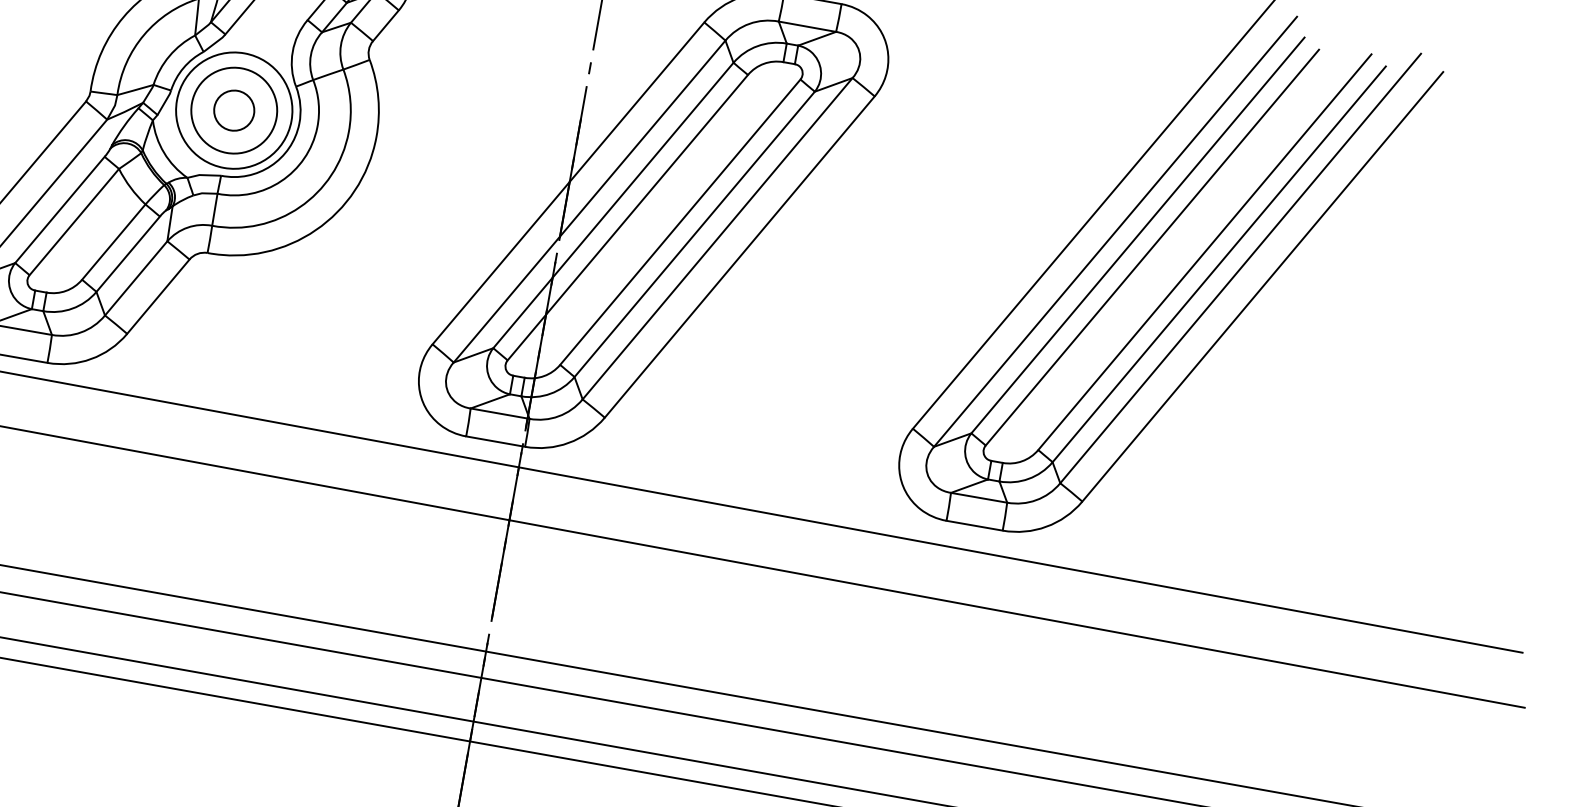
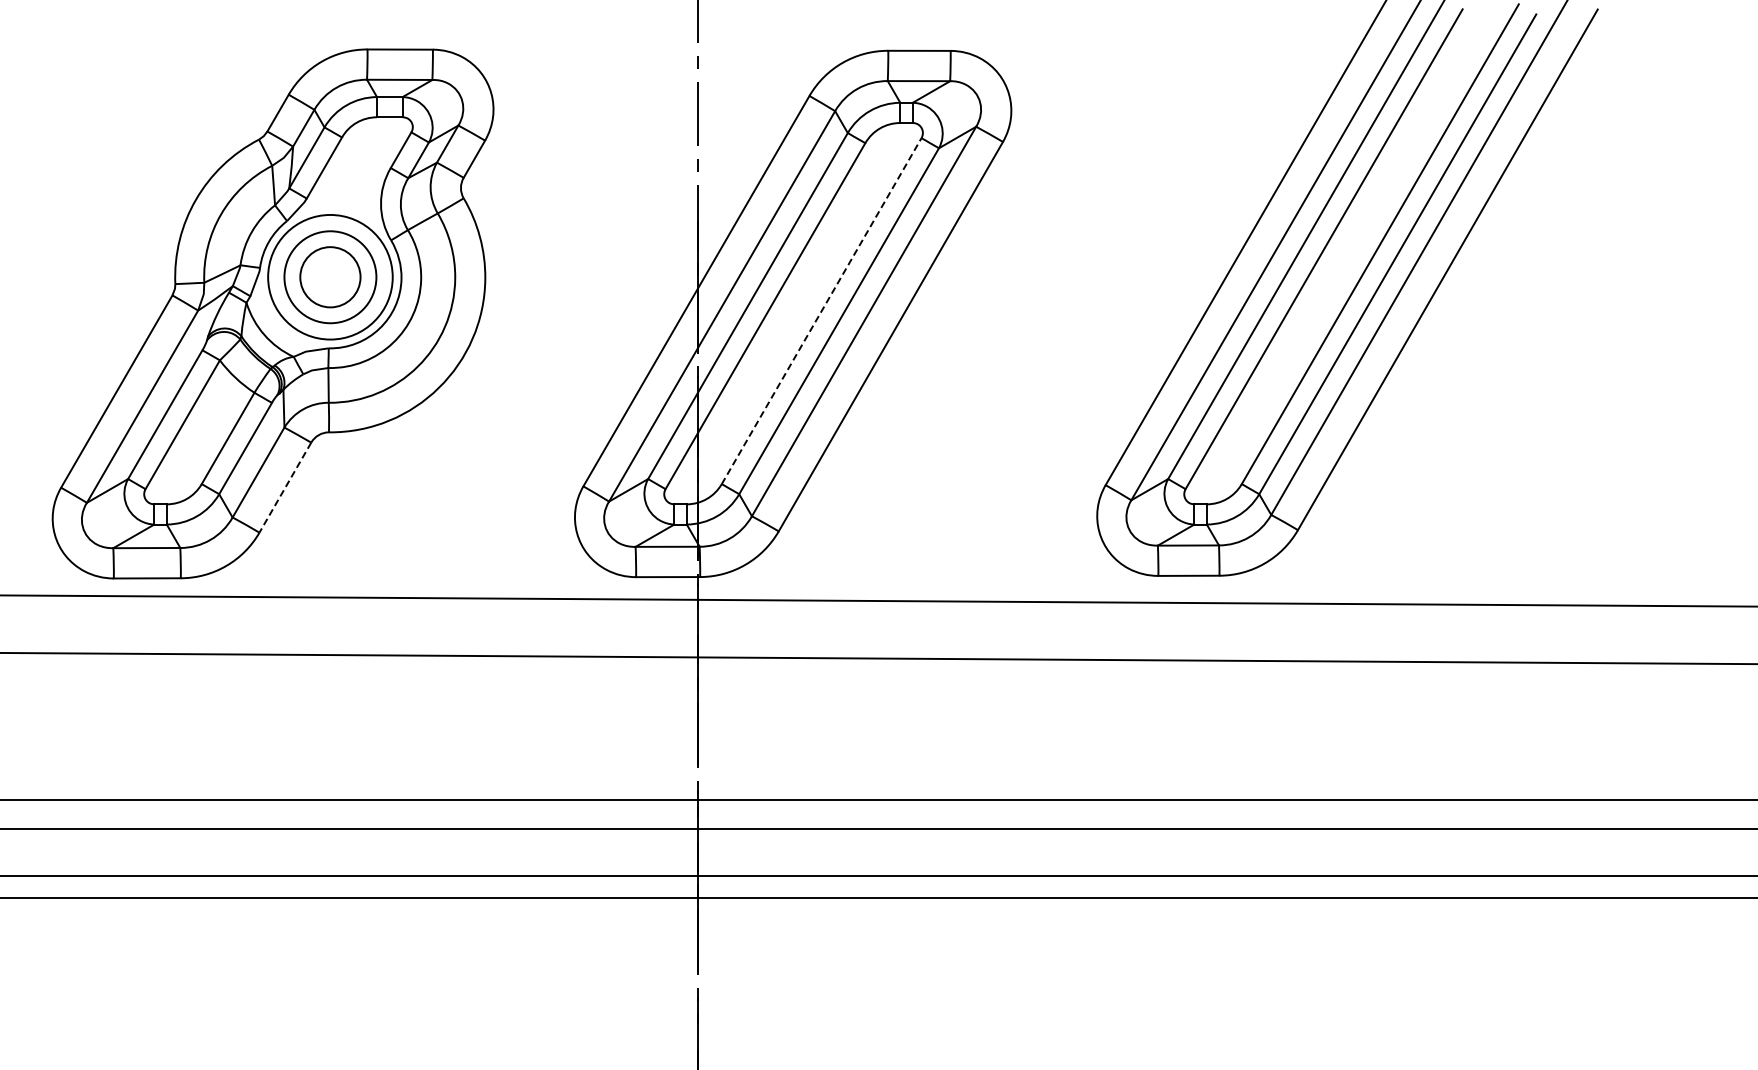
circle: (233, 109) -> (329, 276), size x1.4
line: (680, 222) -> (821, 311), solid -> dashed
line: (158, 296) -> (285, 487), solid -> dashed

